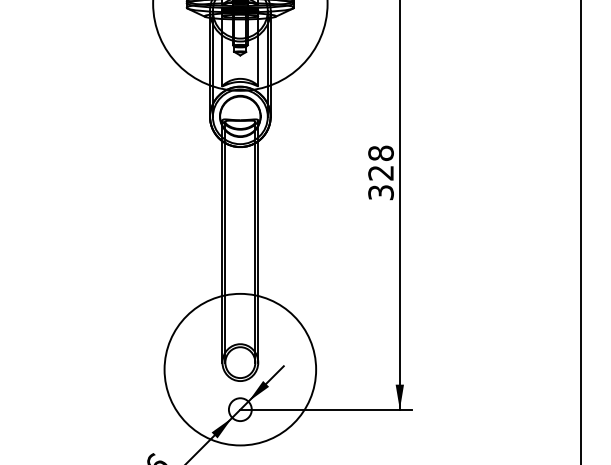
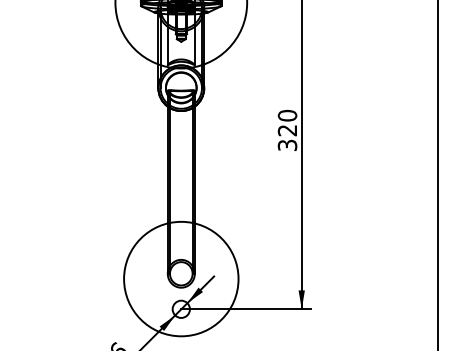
text: (380, 153) -> (287, 115), 328 -> 320

